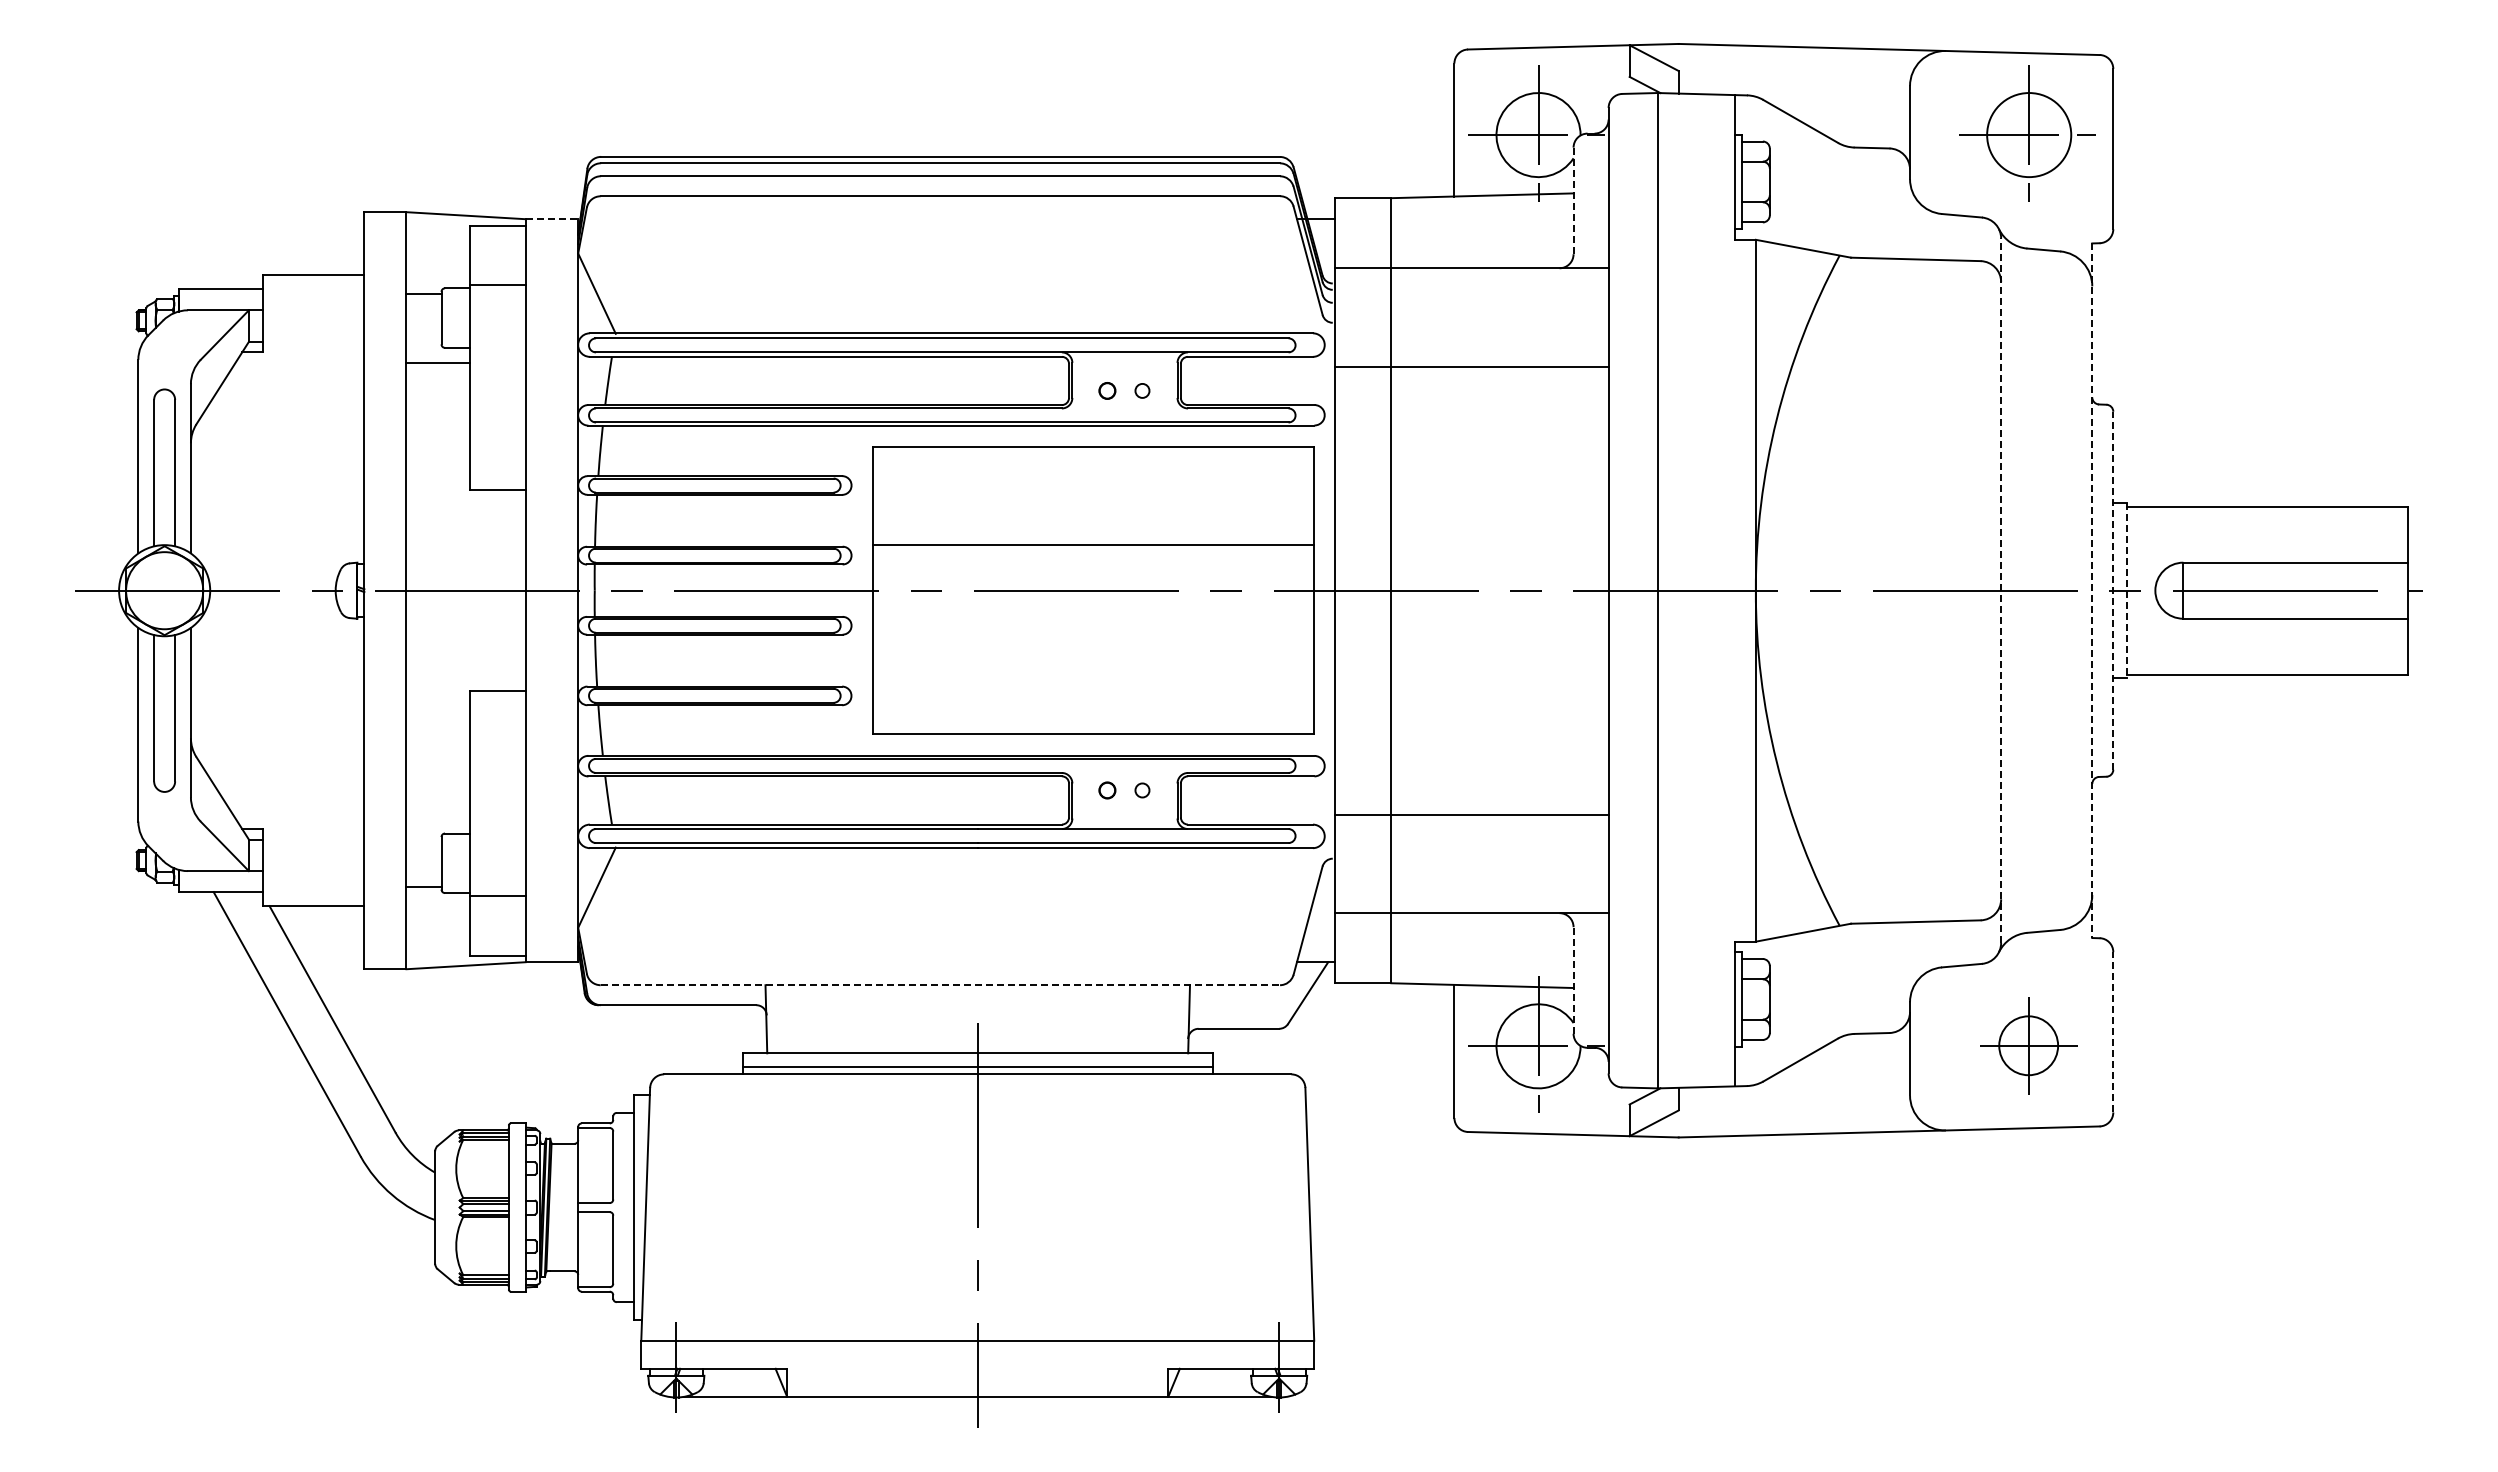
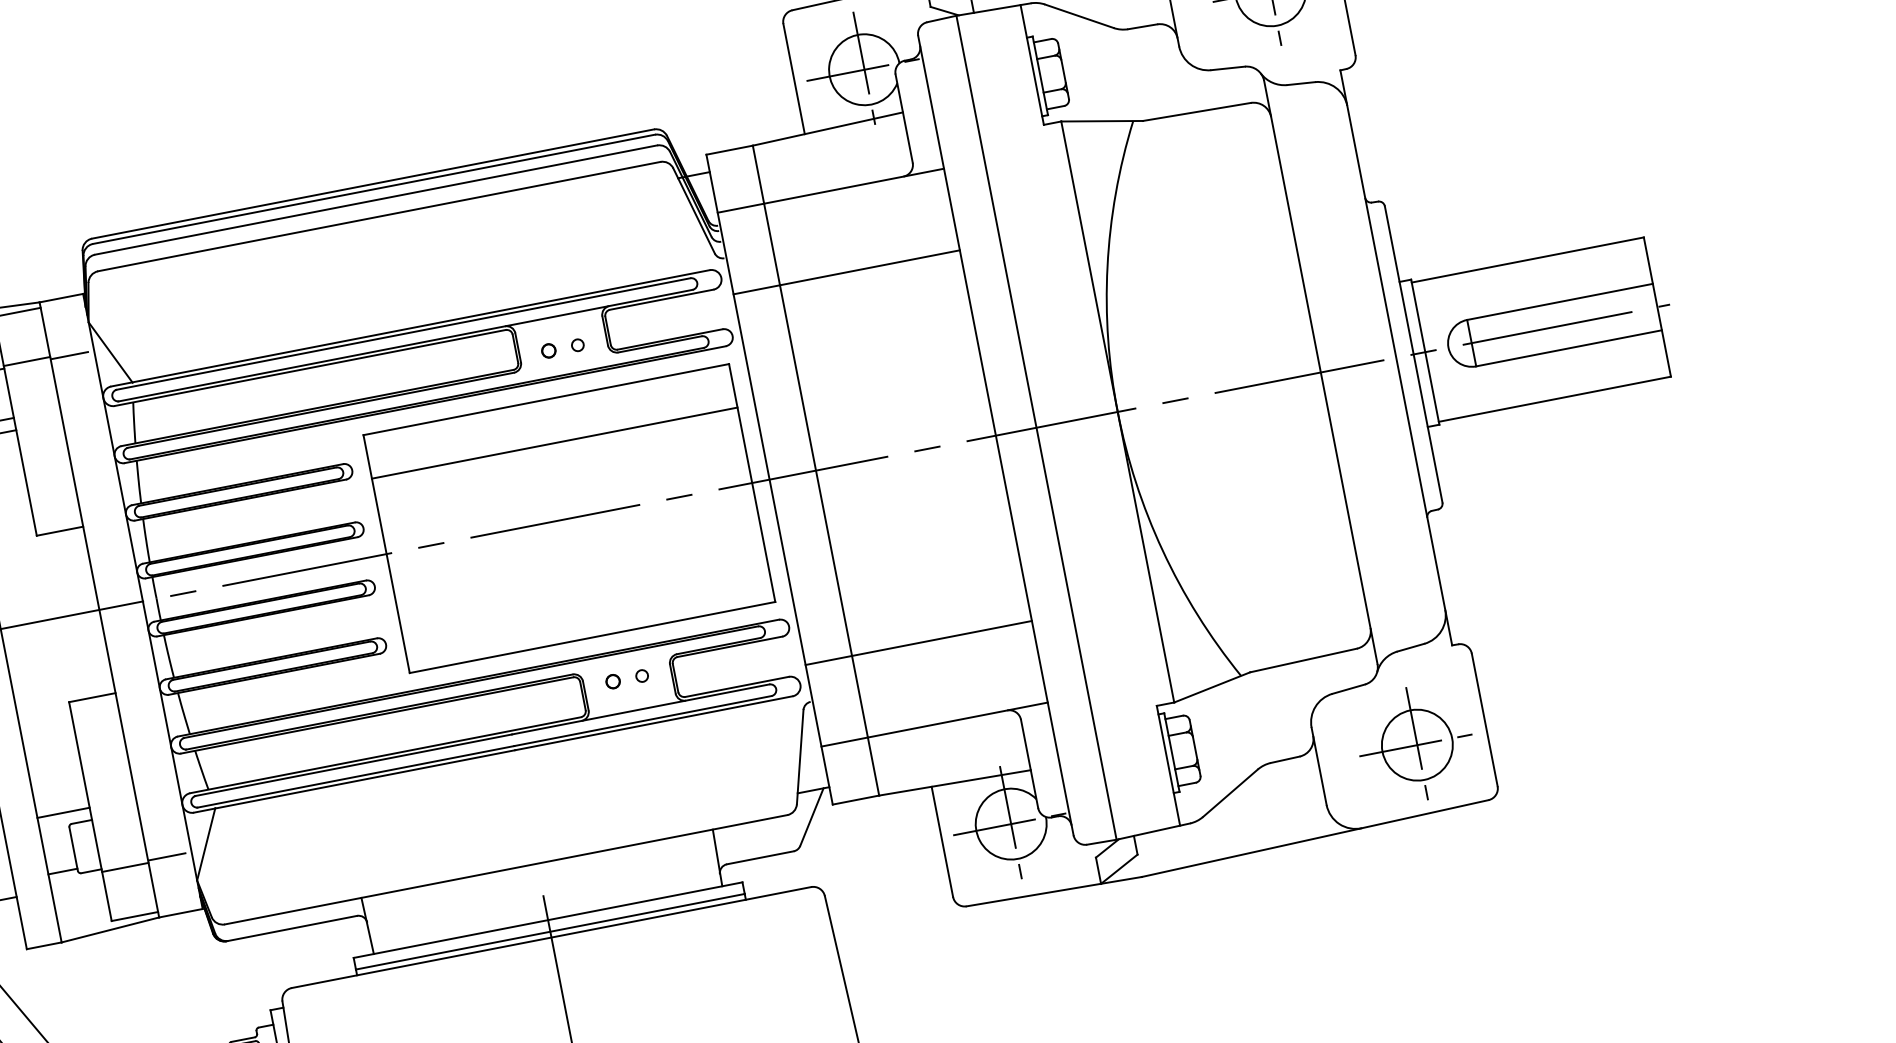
line: (1573, 201) -> (904, 119), dashed -> solid
line: (552, 219) -> (61, 298), dashed -> solid
line: (548, 287) -> (69, 355), added
line: (1093, 544) -> (554, 443), moved
line: (2001, 590) -> (1321, 372), dashed -> solid
line: (2113, 590) -> (1413, 354), dashed -> solid
line: (2127, 590) -> (1425, 351), dashed -> solid
line: (2092, 591) -> (1396, 358), dashed -> solid
line: (437, 818) -> (63, 812), added
line: (548, 893) -> (167, 856), added
line: (1573, 979) -> (1029, 763), dashed -> solid
line: (940, 985) -> (506, 869), dashed -> solid
line: (2113, 1031) -> (1484, 719), dashed -> solid
part: (2027, 1044) -> (1415, 743), size x1.43

